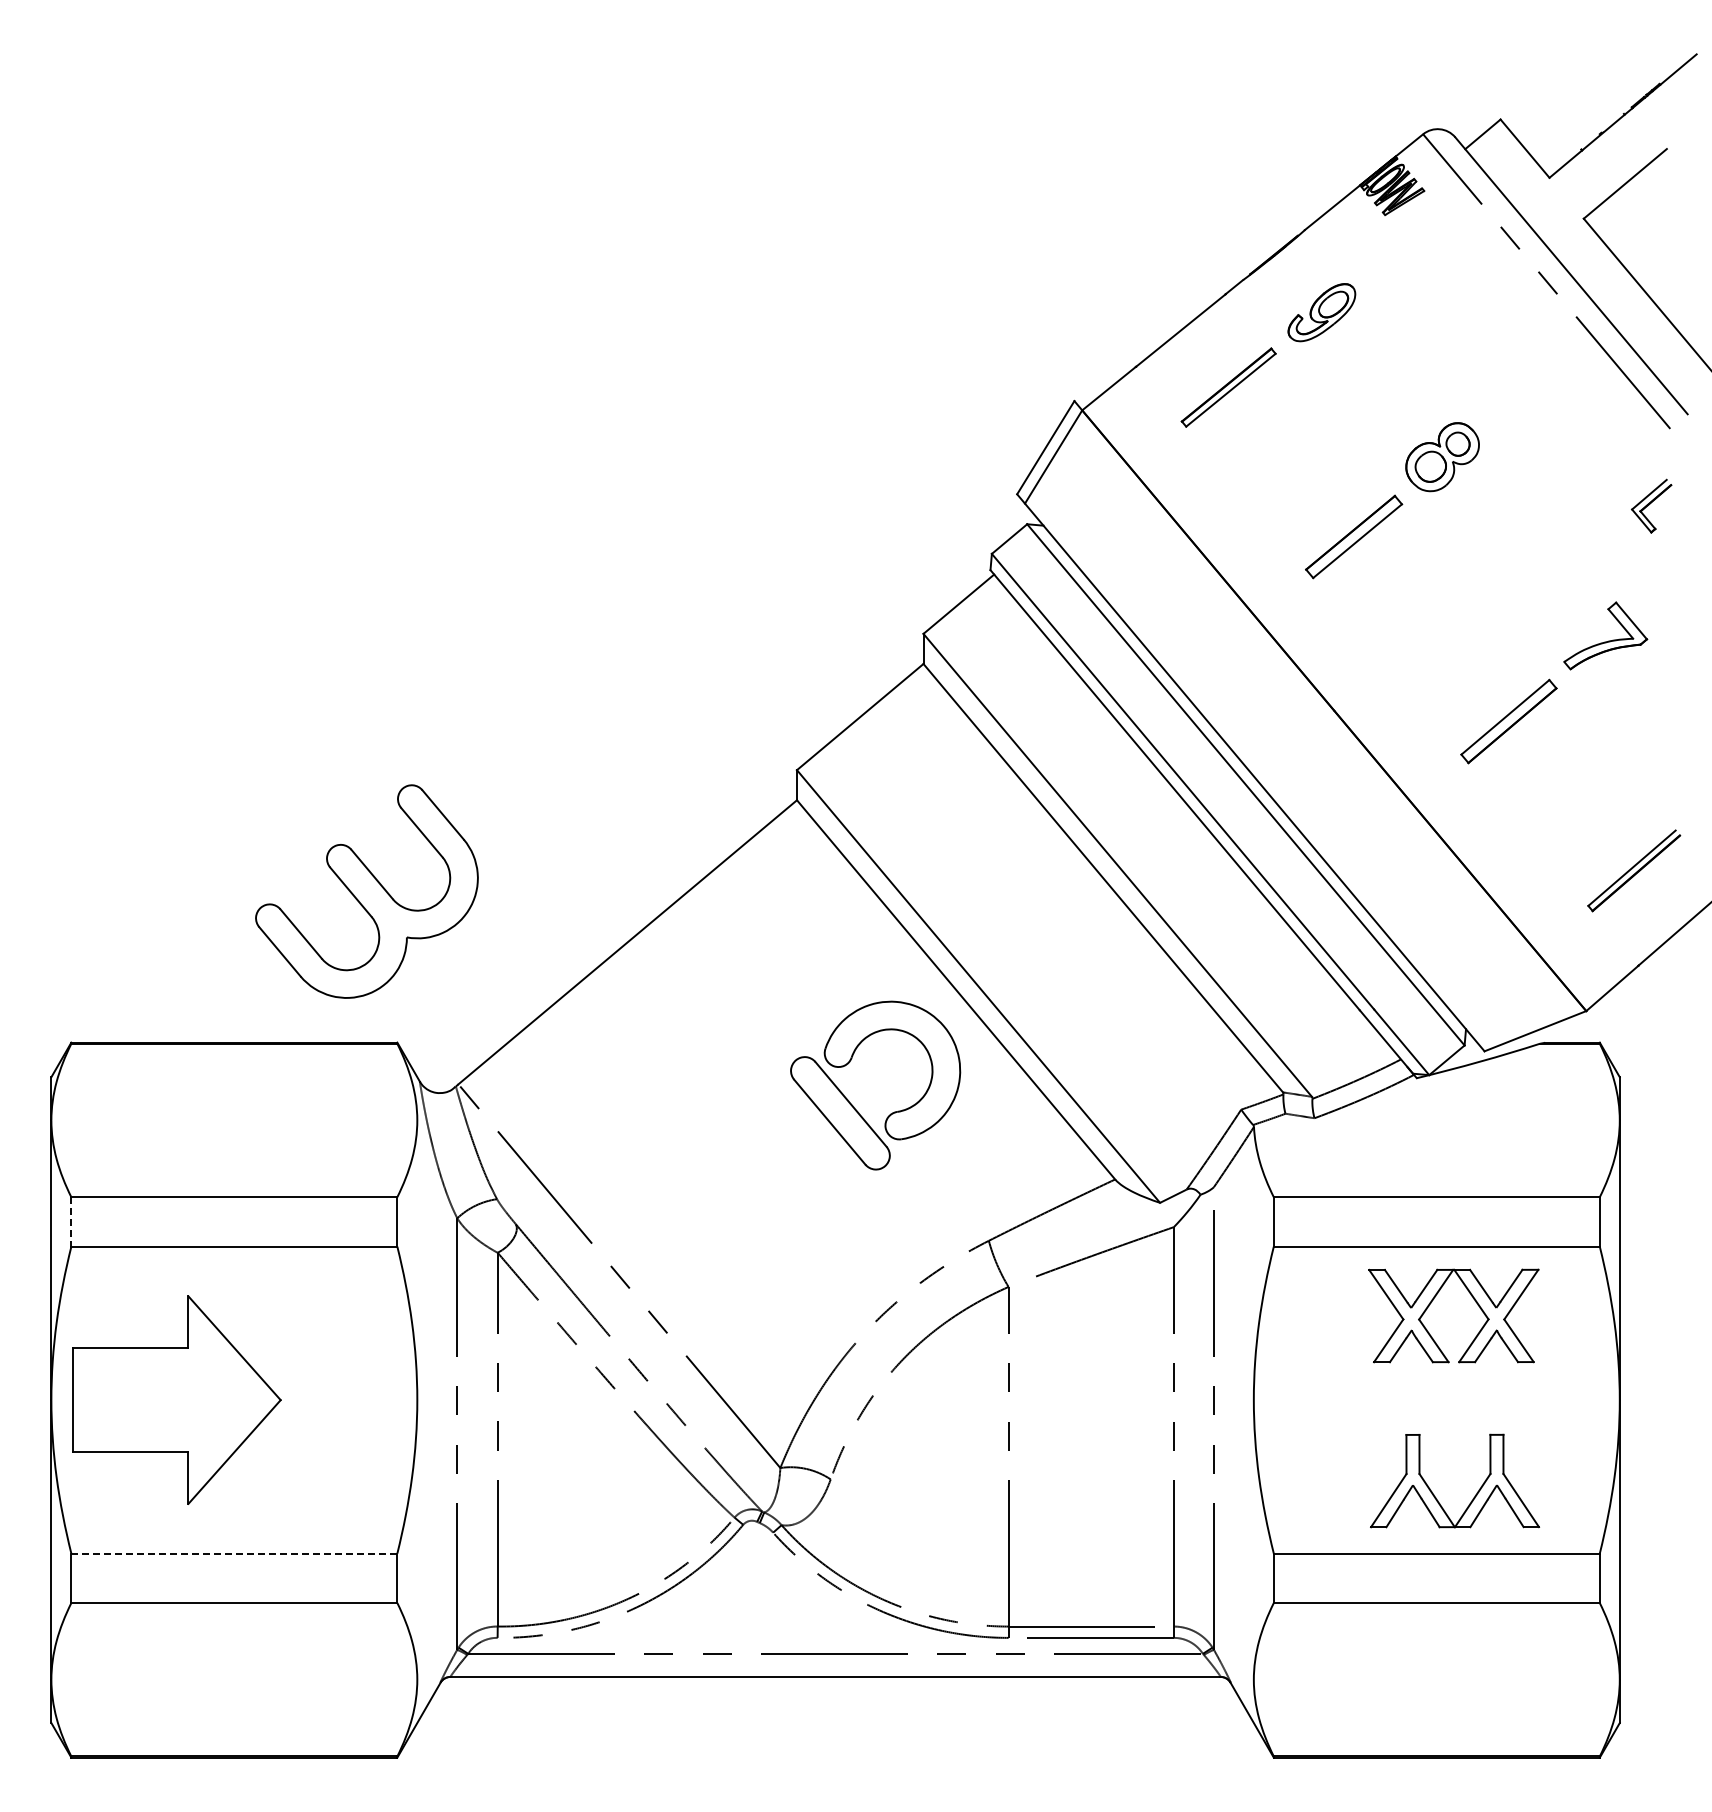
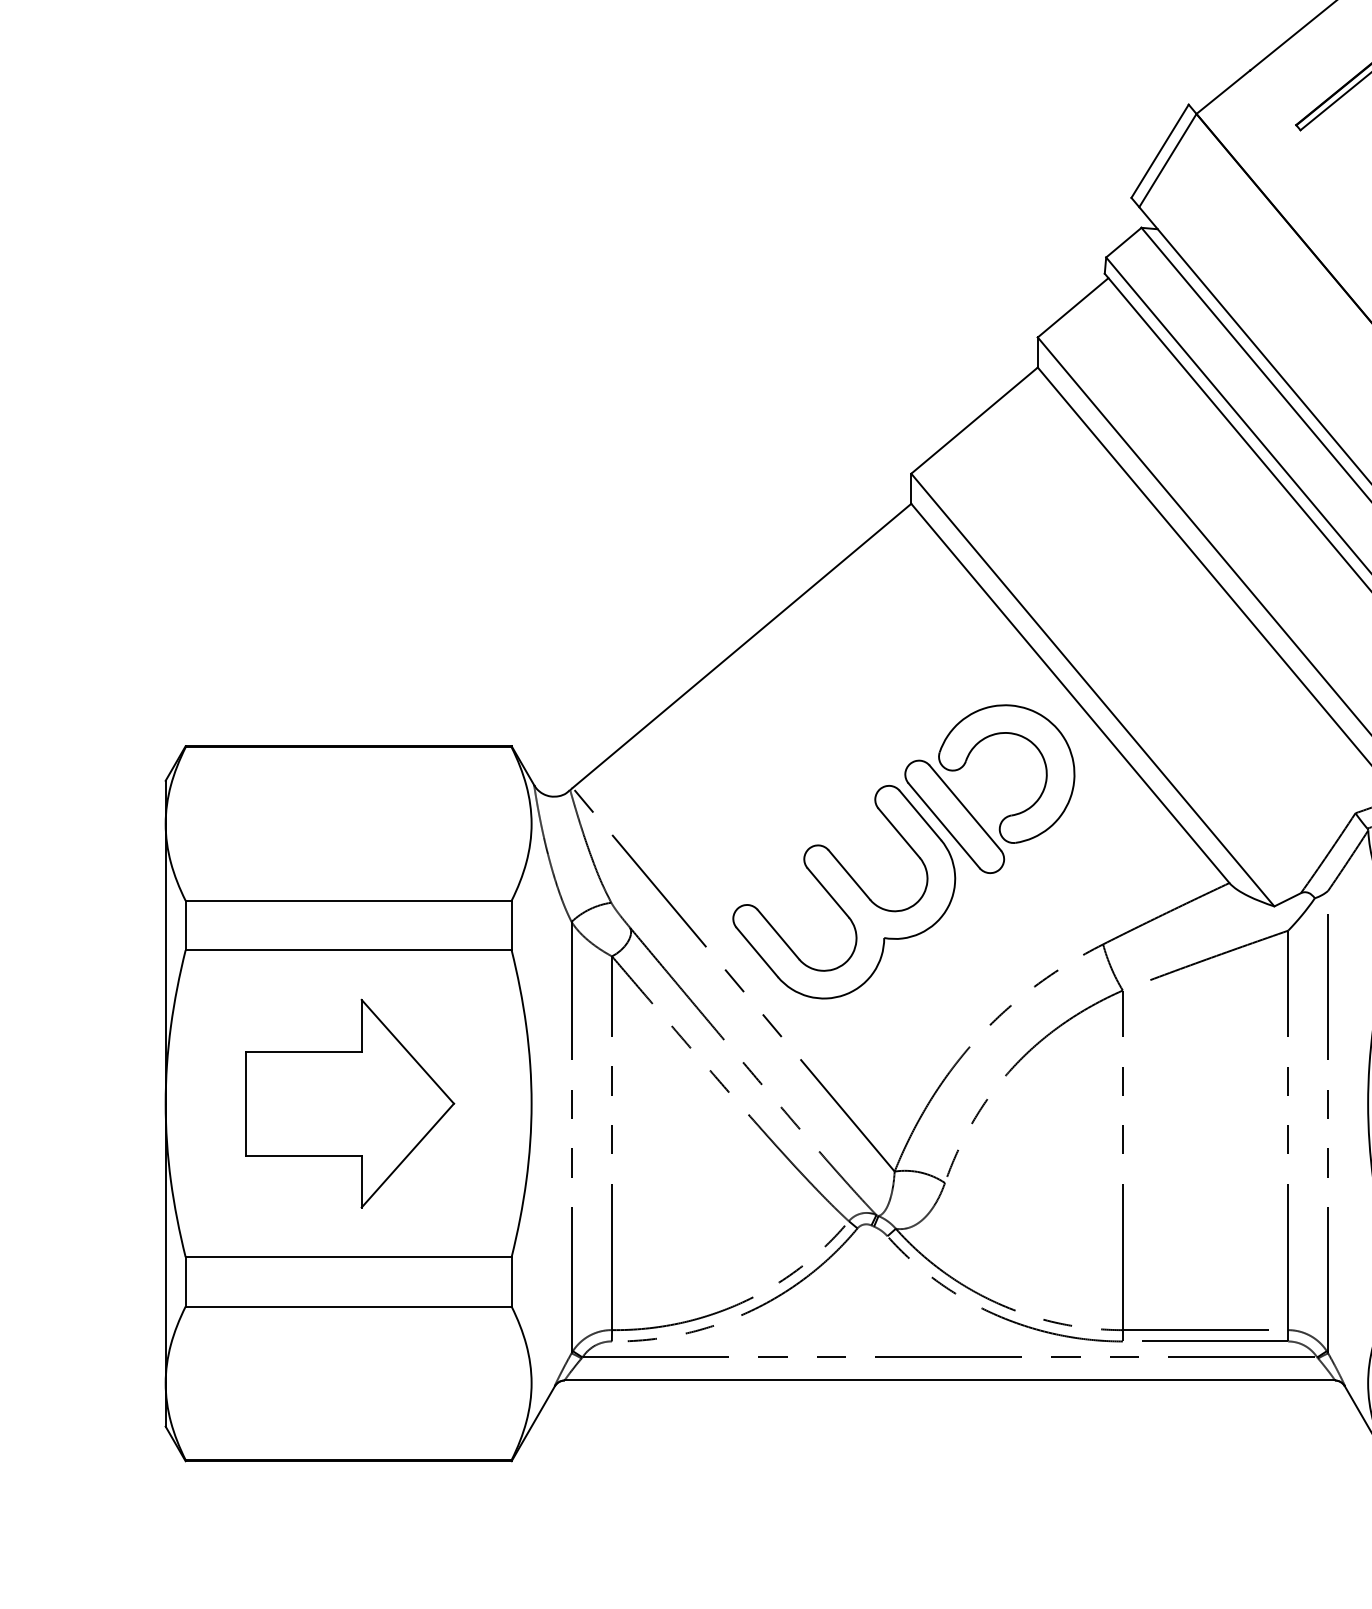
part: (366, 891) -> (843, 892), moved
line: (71, 1221) -> (185, 925), dashed -> solid
part: (176, 1399) -> (349, 1103), moved
line: (234, 1553) -> (348, 1257), dashed -> solid

